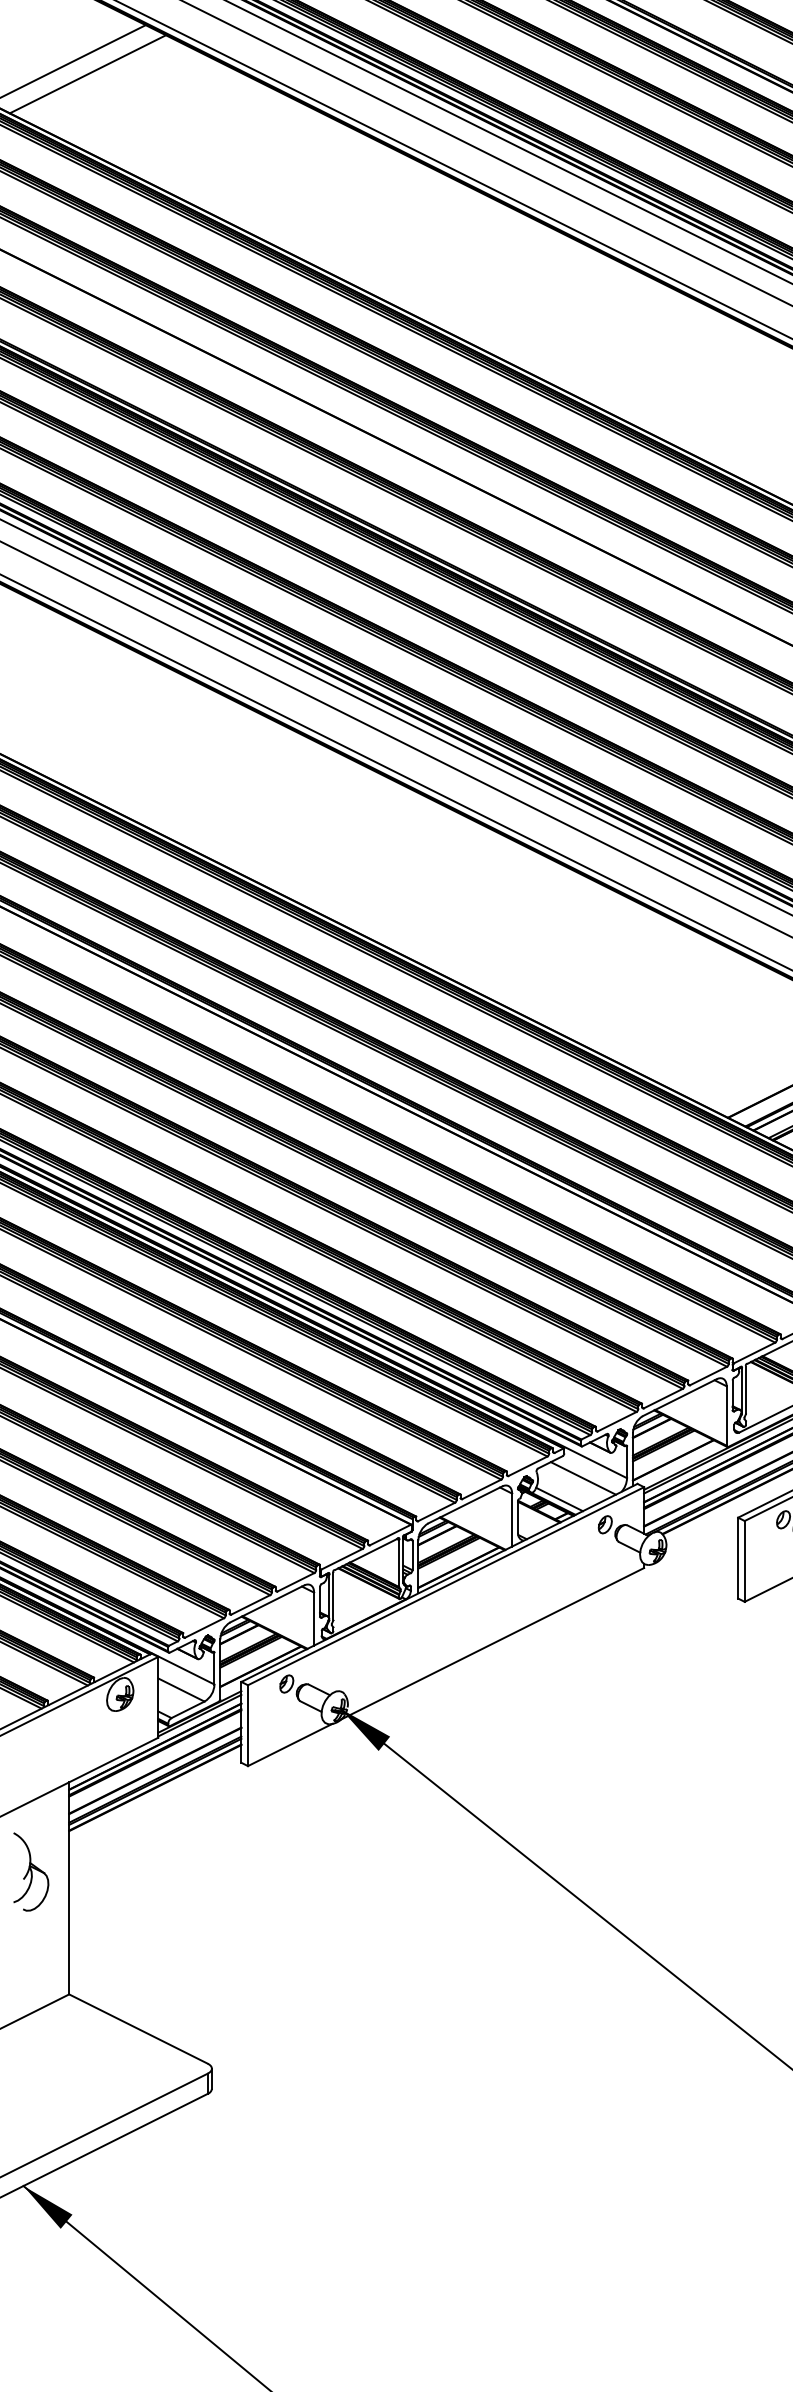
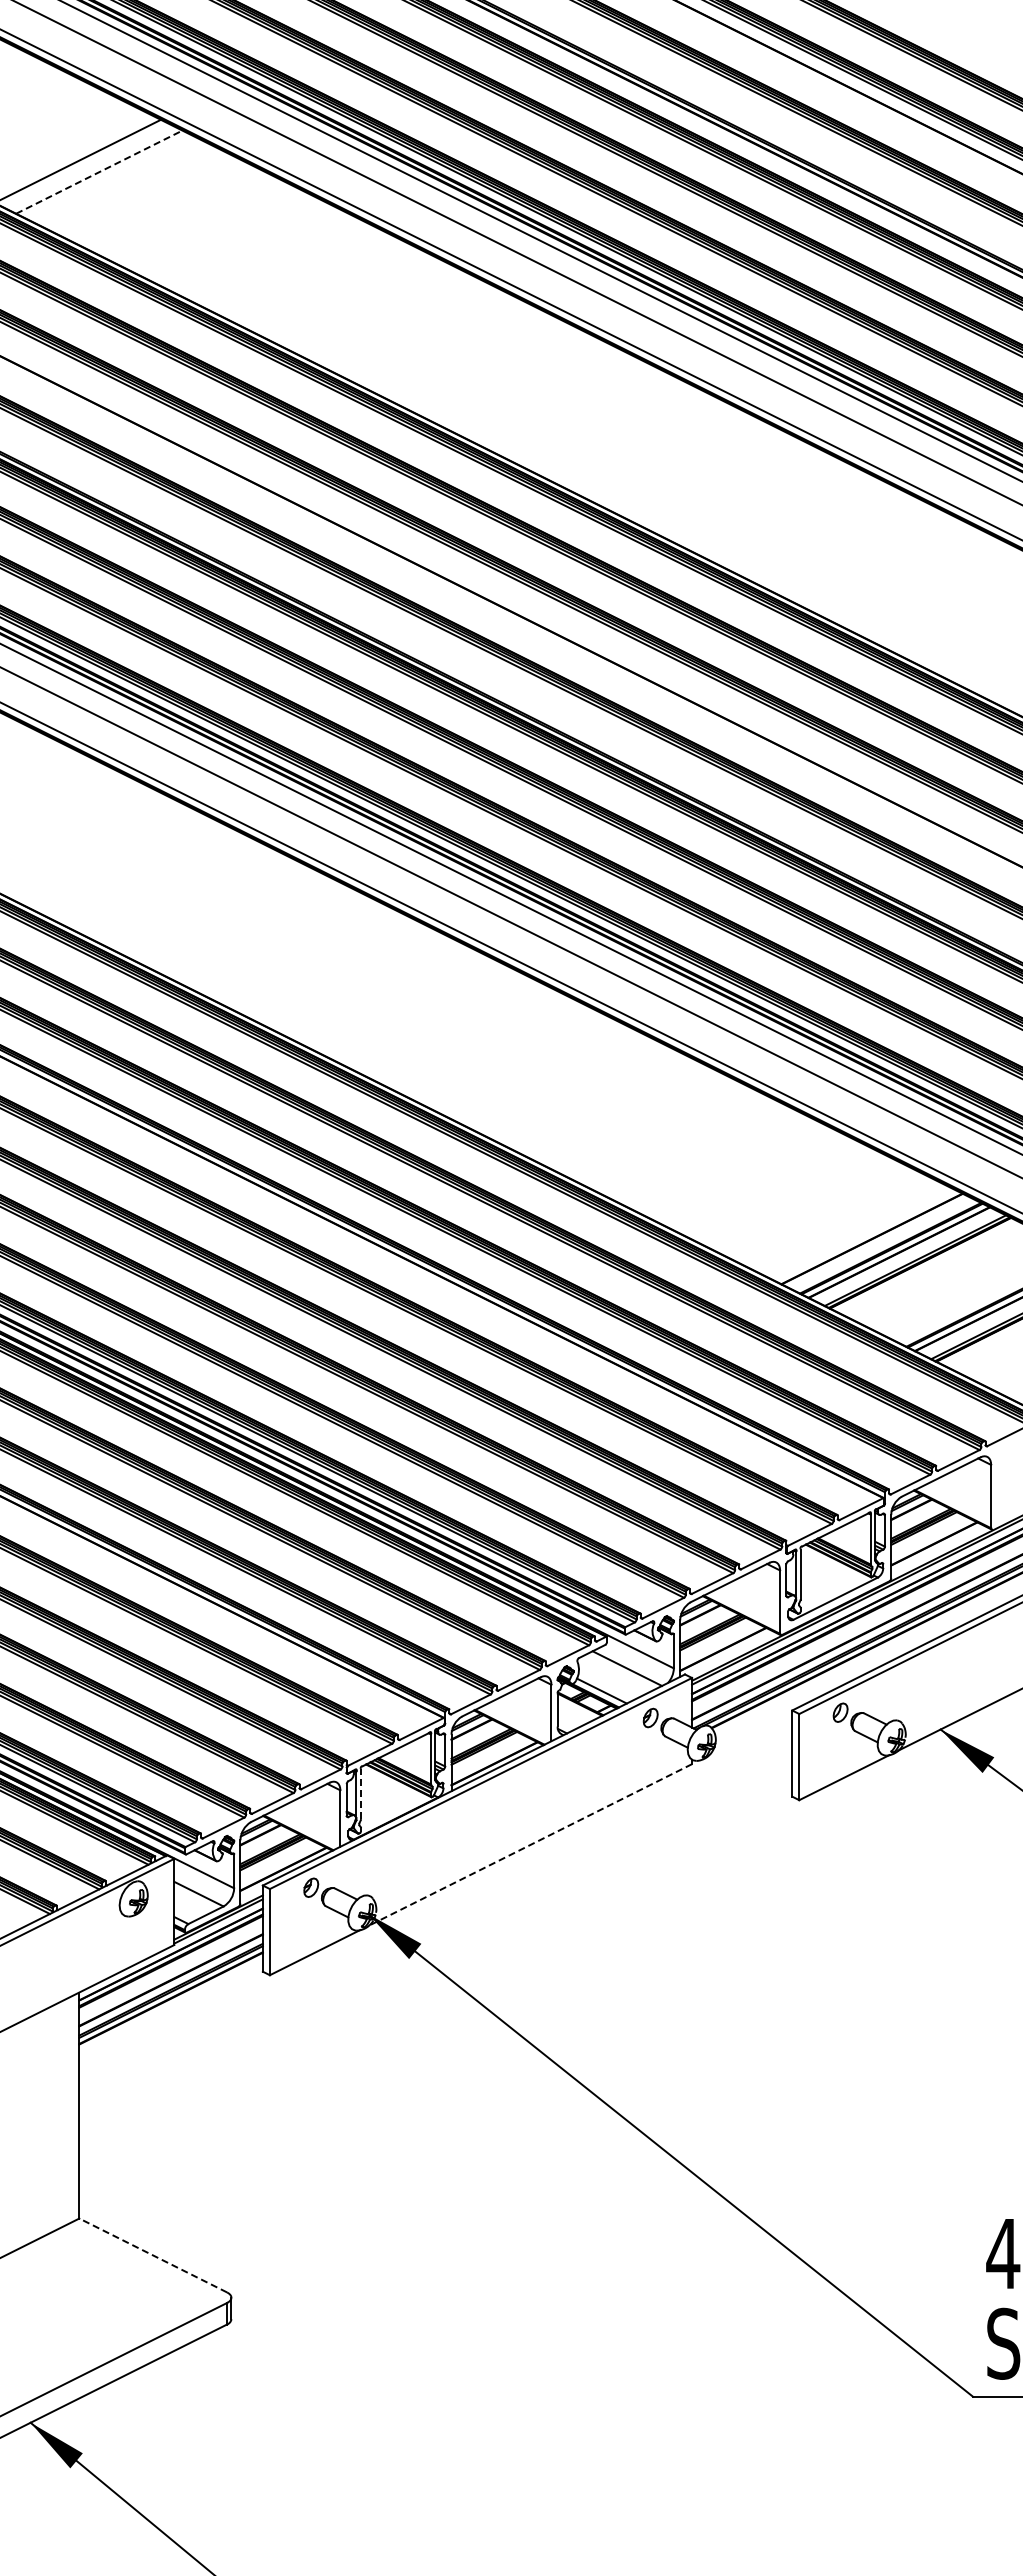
line: (88, 74) -> (99, 172), solid -> dashed
line: (333, 1595) -> (361, 1793), solid -> dashed
line: (492, 1643) -> (530, 1844), solid -> dashed
part: (30, 1872) -> (38, 2088), removed
line: (138, 2029) -> (153, 2255), solid -> dashed

